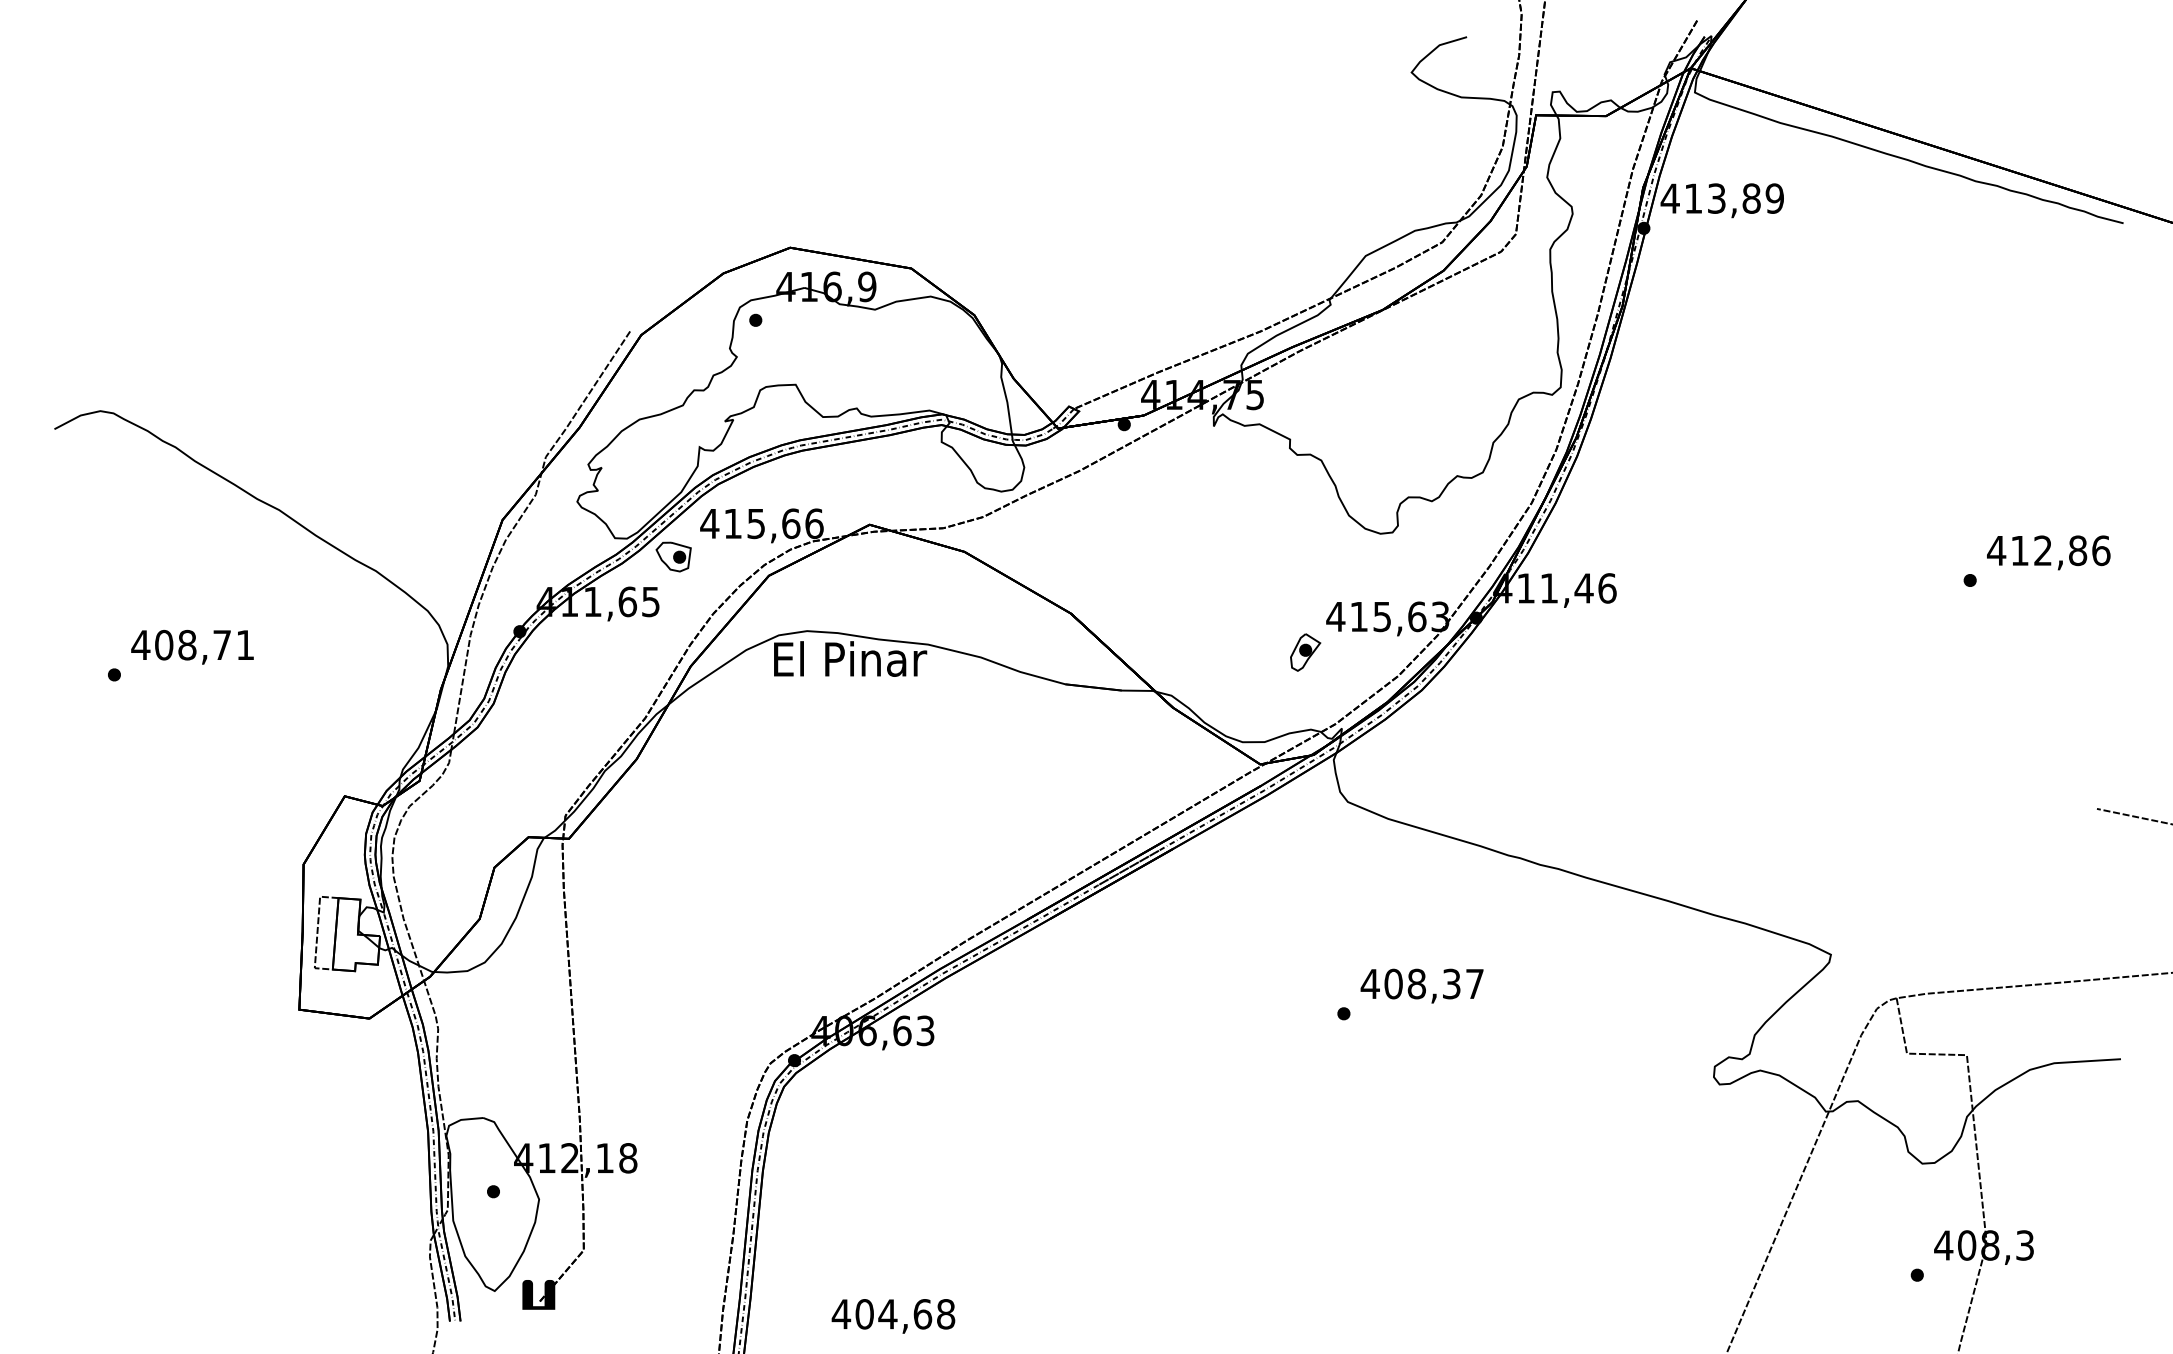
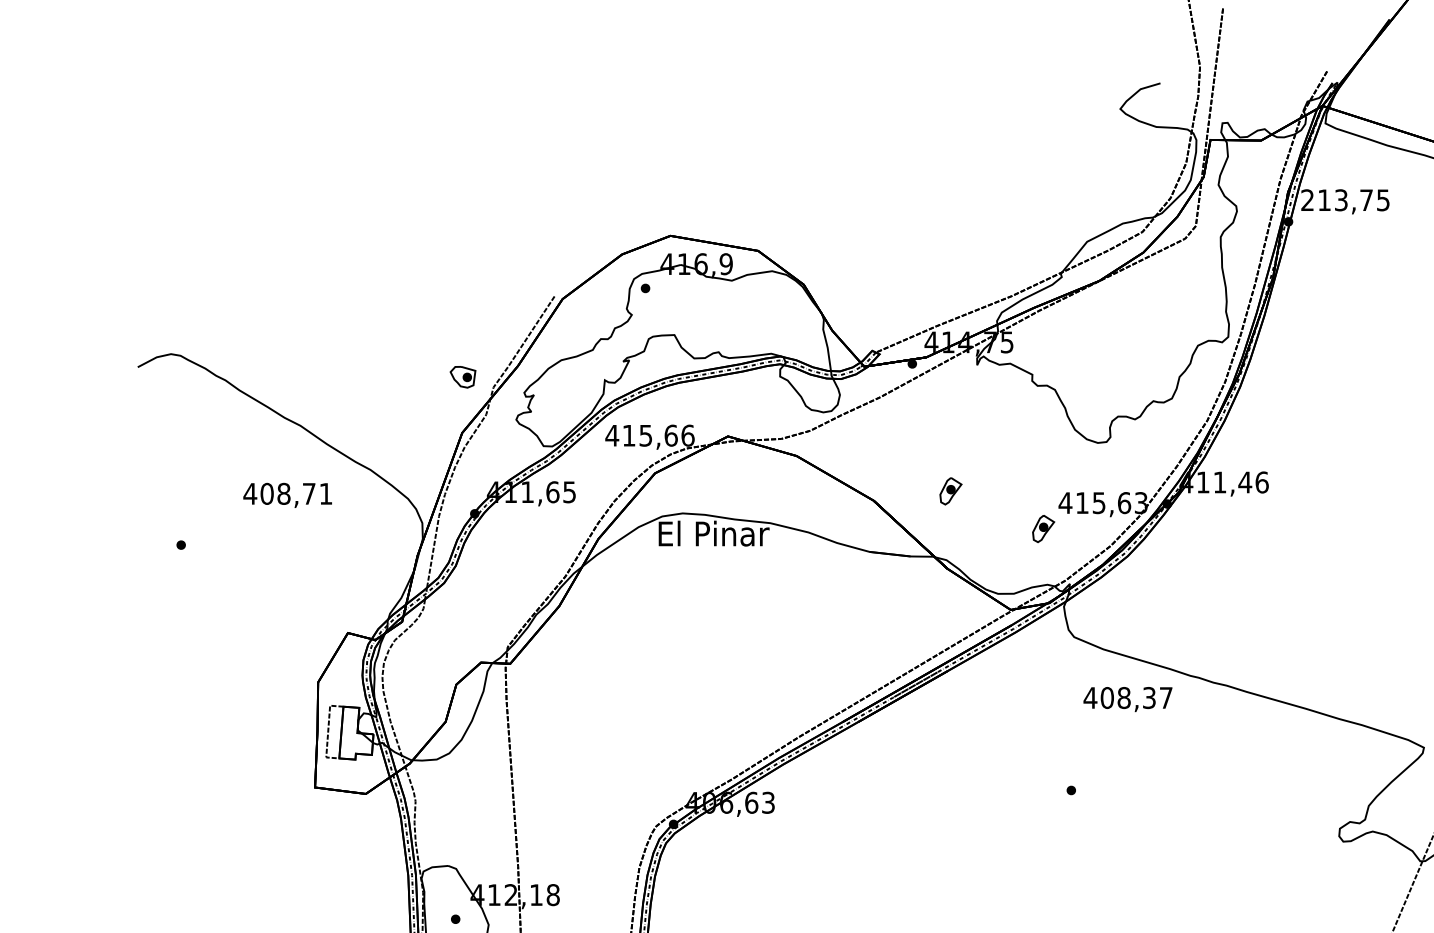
text: (1721, 198) -> (1344, 200), 413,89 -> 213,75
part: (673, 556) -> (462, 376), moved
part: (1177, 600) -> (950, 491), added
text: (192, 647) -> (287, 495), moved
text: (1421, 985) -> (1127, 699), moved

